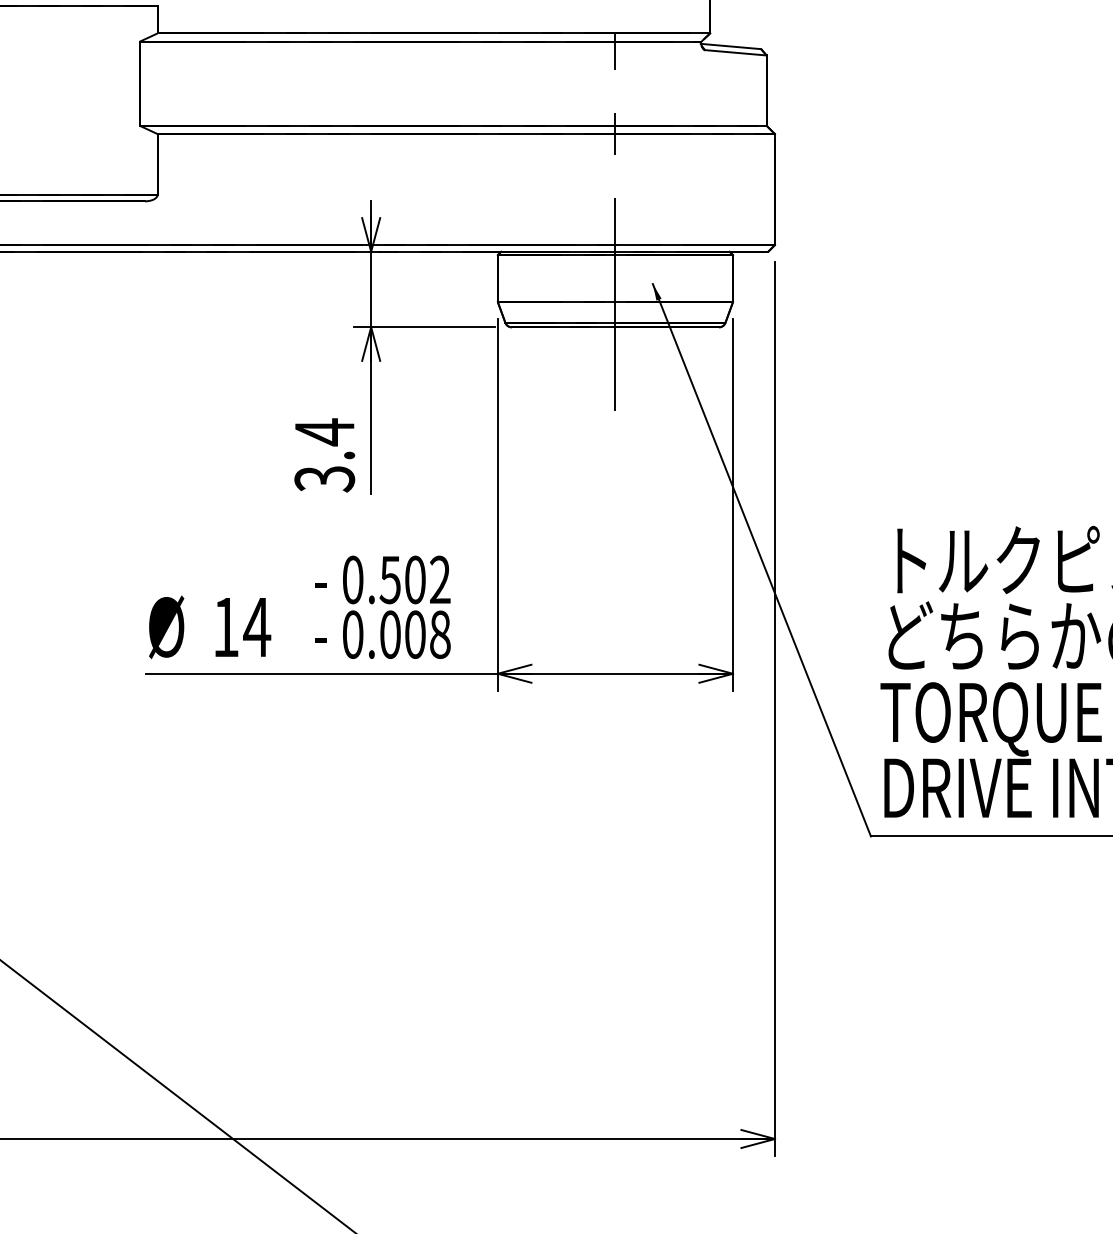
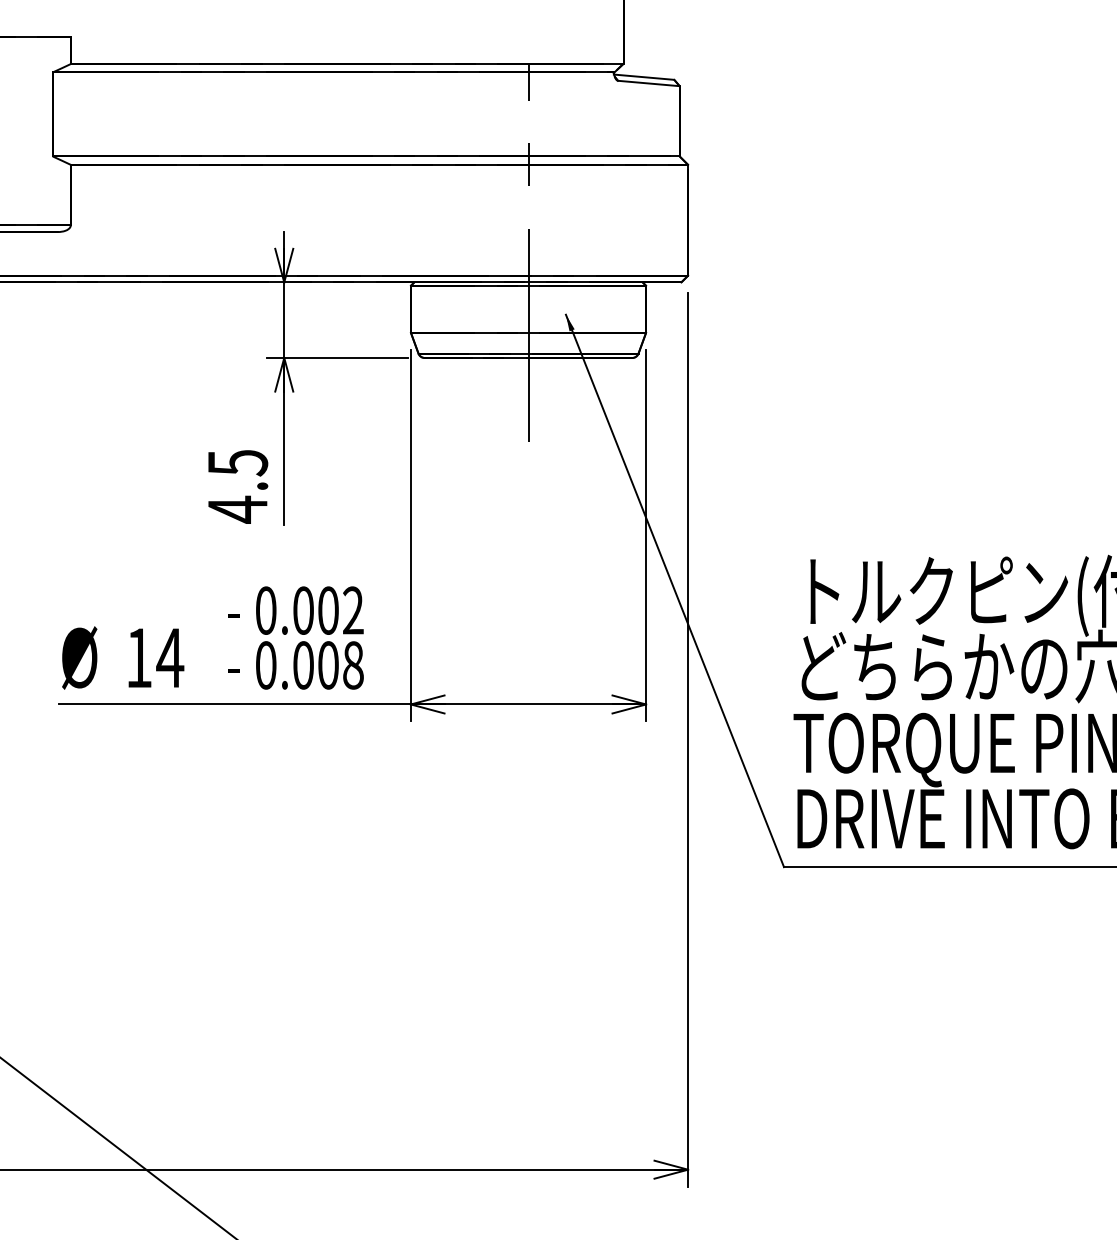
text: (324, 455) -> (237, 486), 3.4 -> 4.5
text: (389, 579) -> (302, 610), 0.502 -> 0.002

